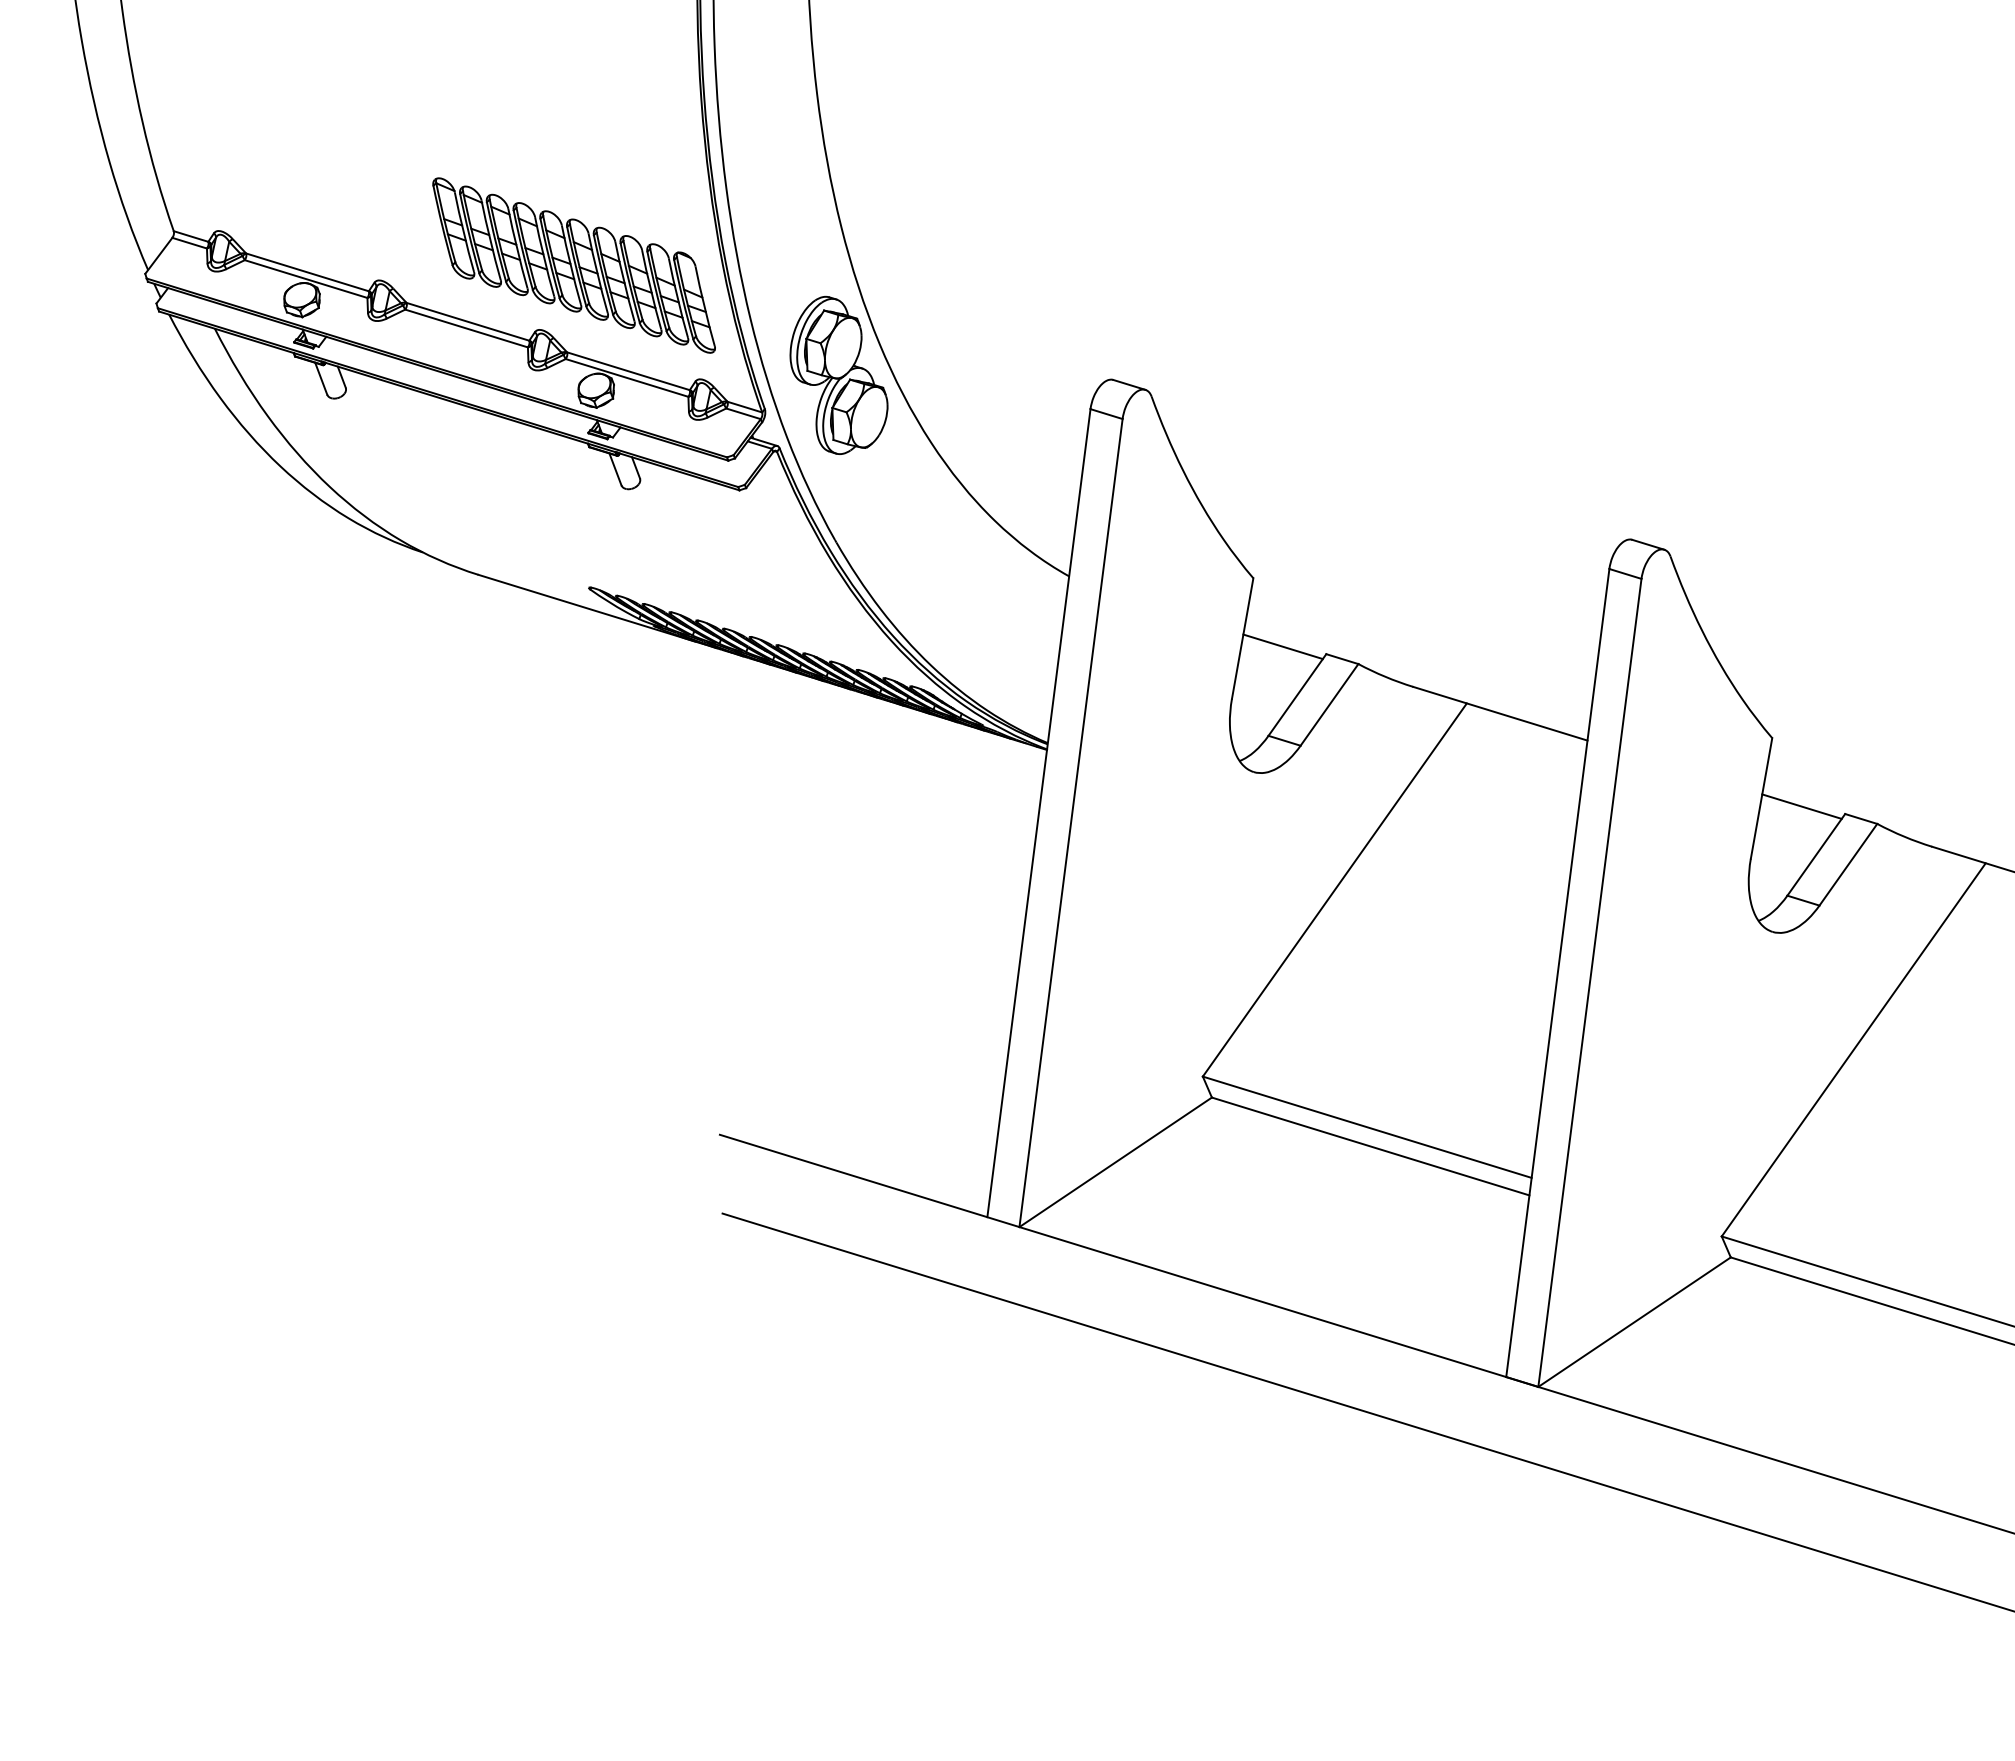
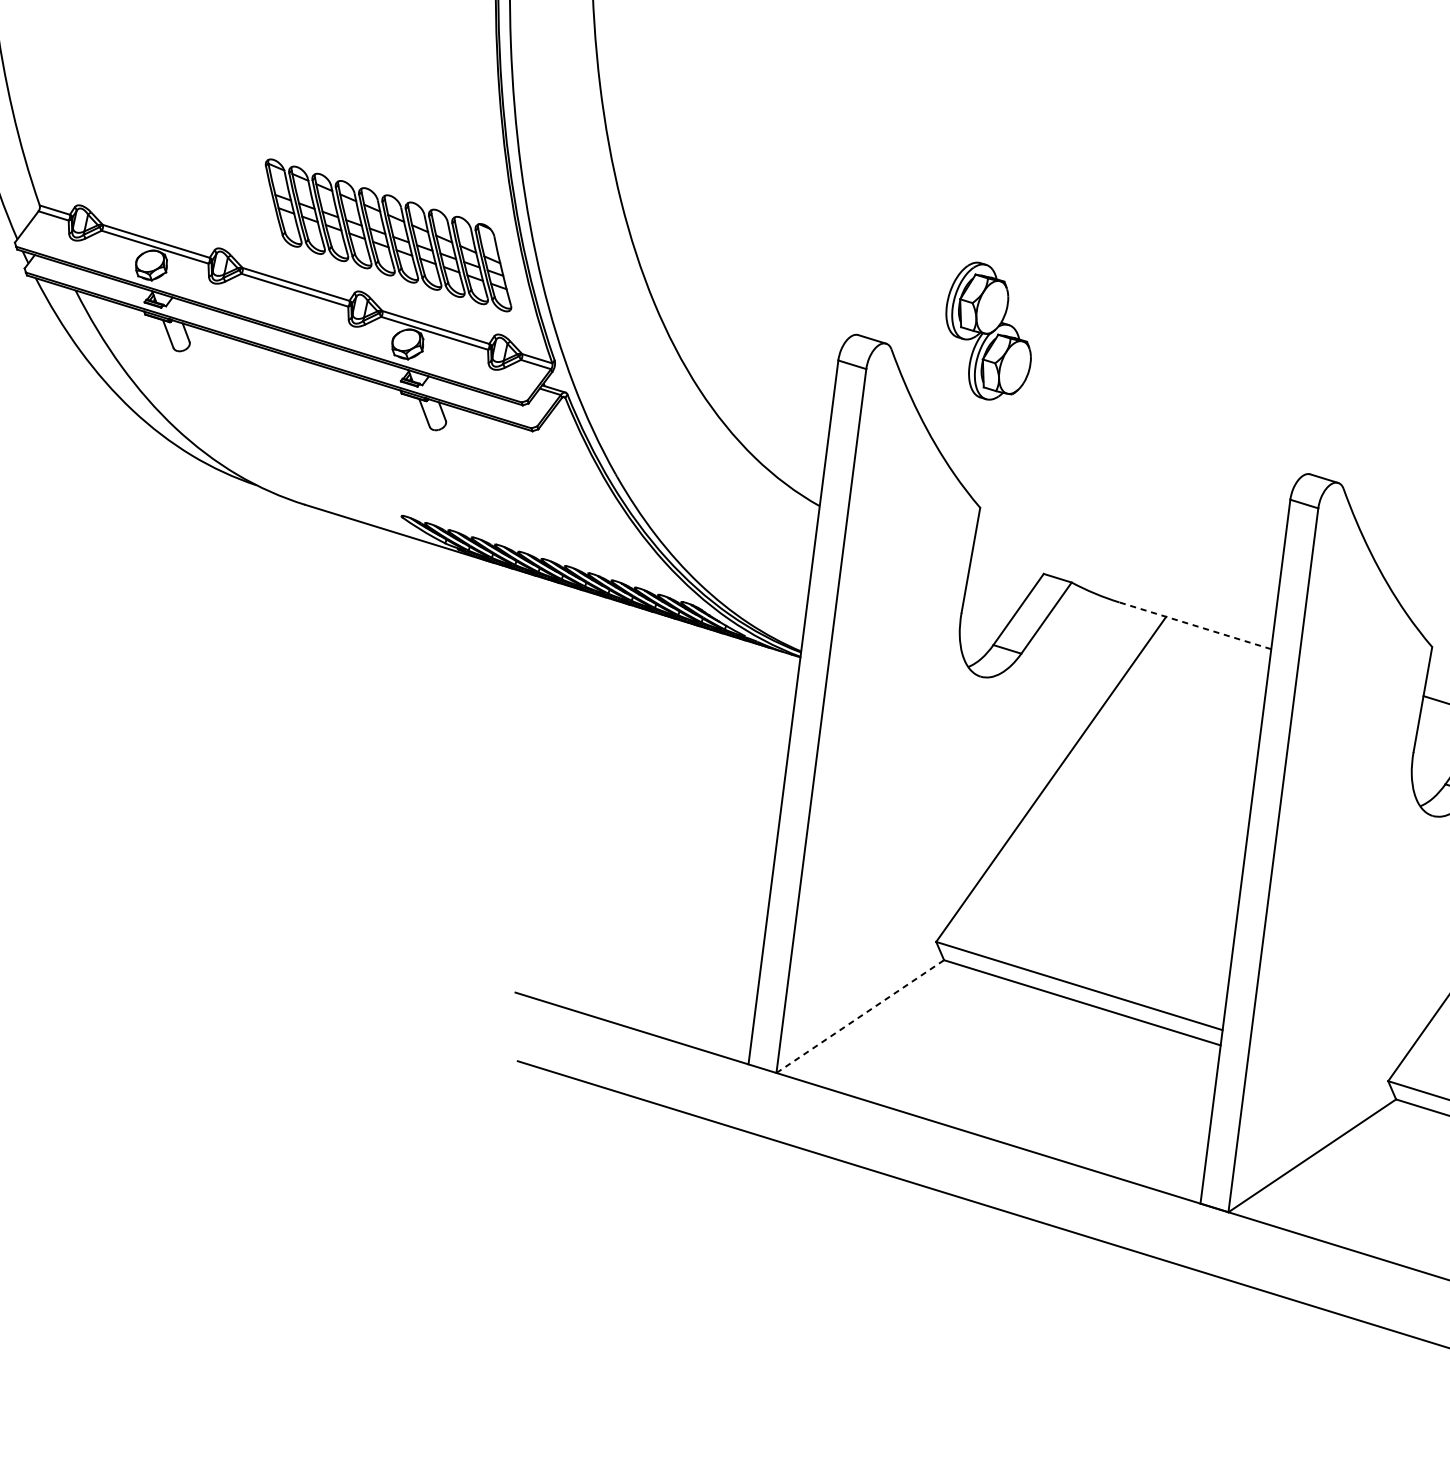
part: (838, 374) -> (988, 330), moved
line: (1282, 646) -> (1005, 567), removed
line: (1499, 713) -> (1194, 625), solid -> dashed
line: (1115, 1162) -> (860, 1016), solid -> dashed

